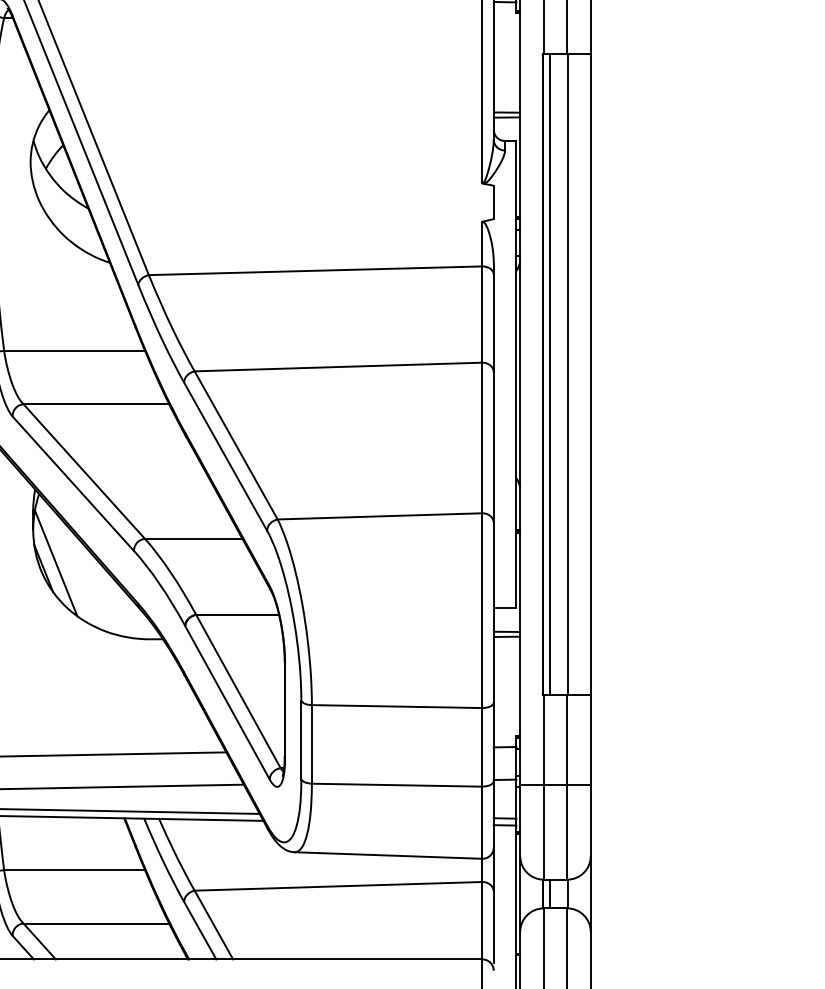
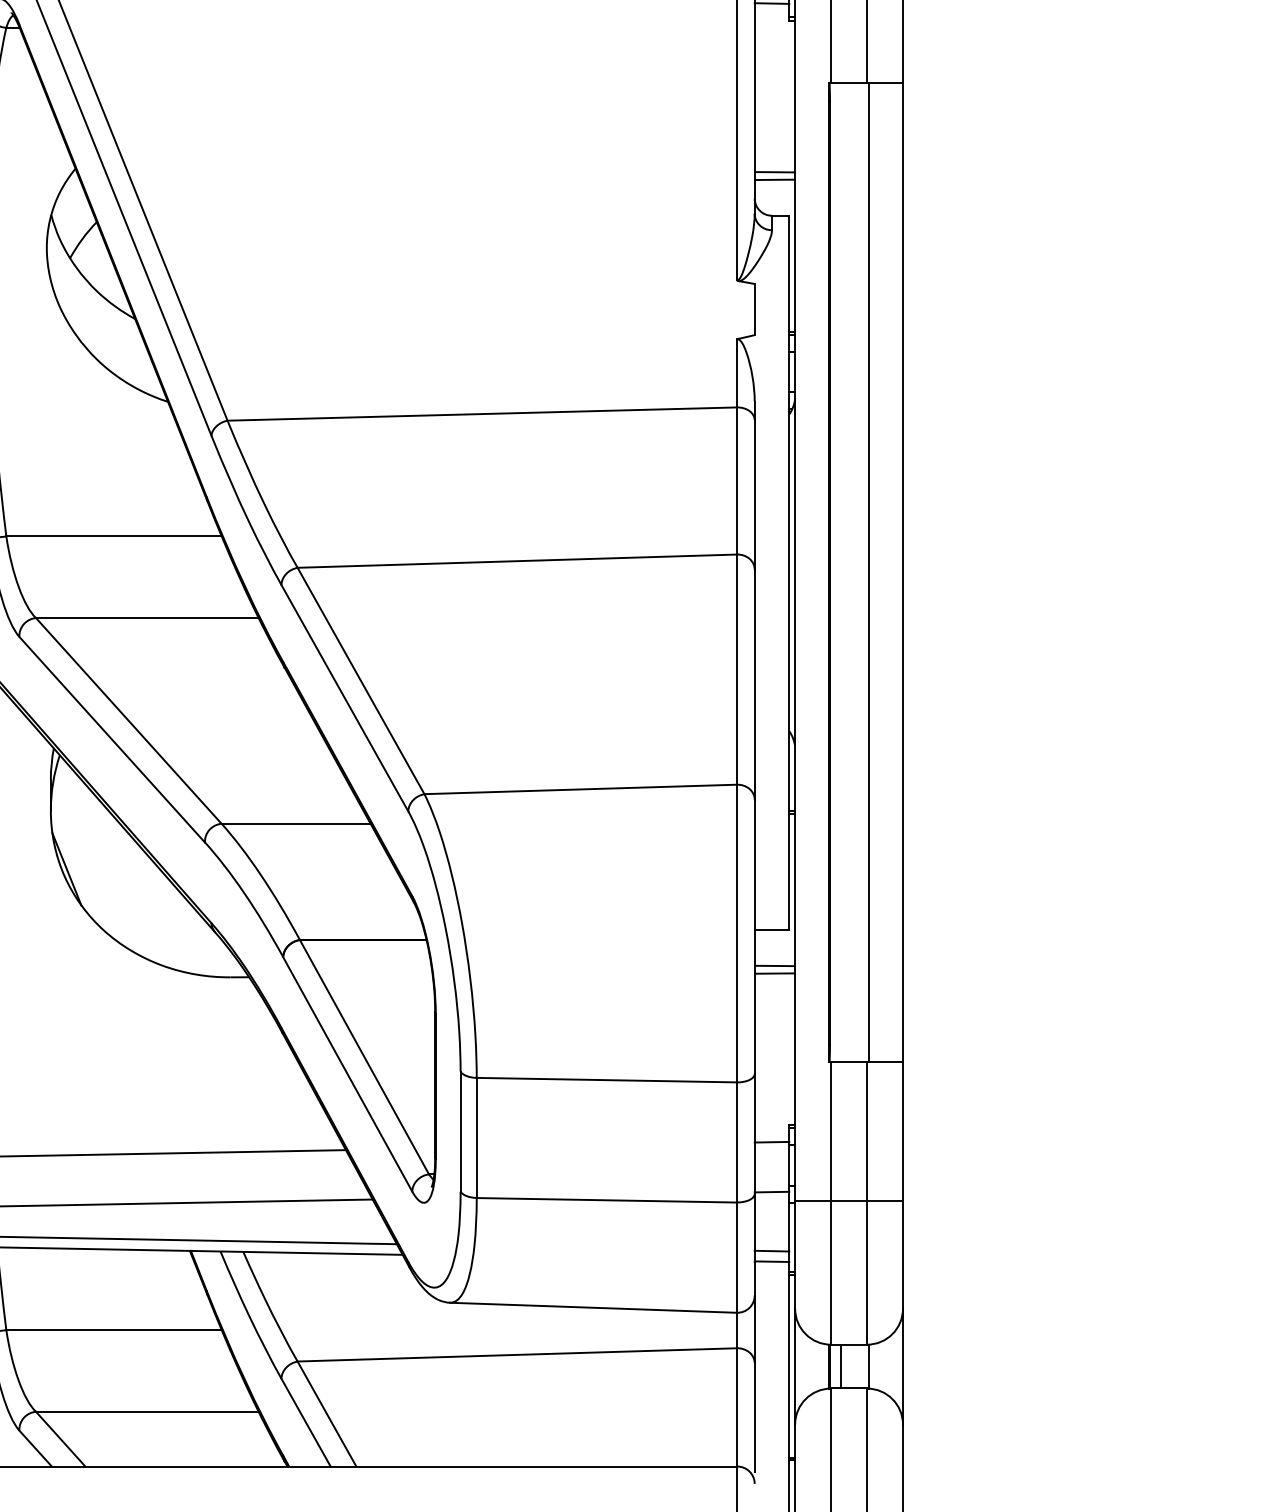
line: (550, 374) -> (841, 572), removed
line: (55, 563) -> (84, 861), removed

